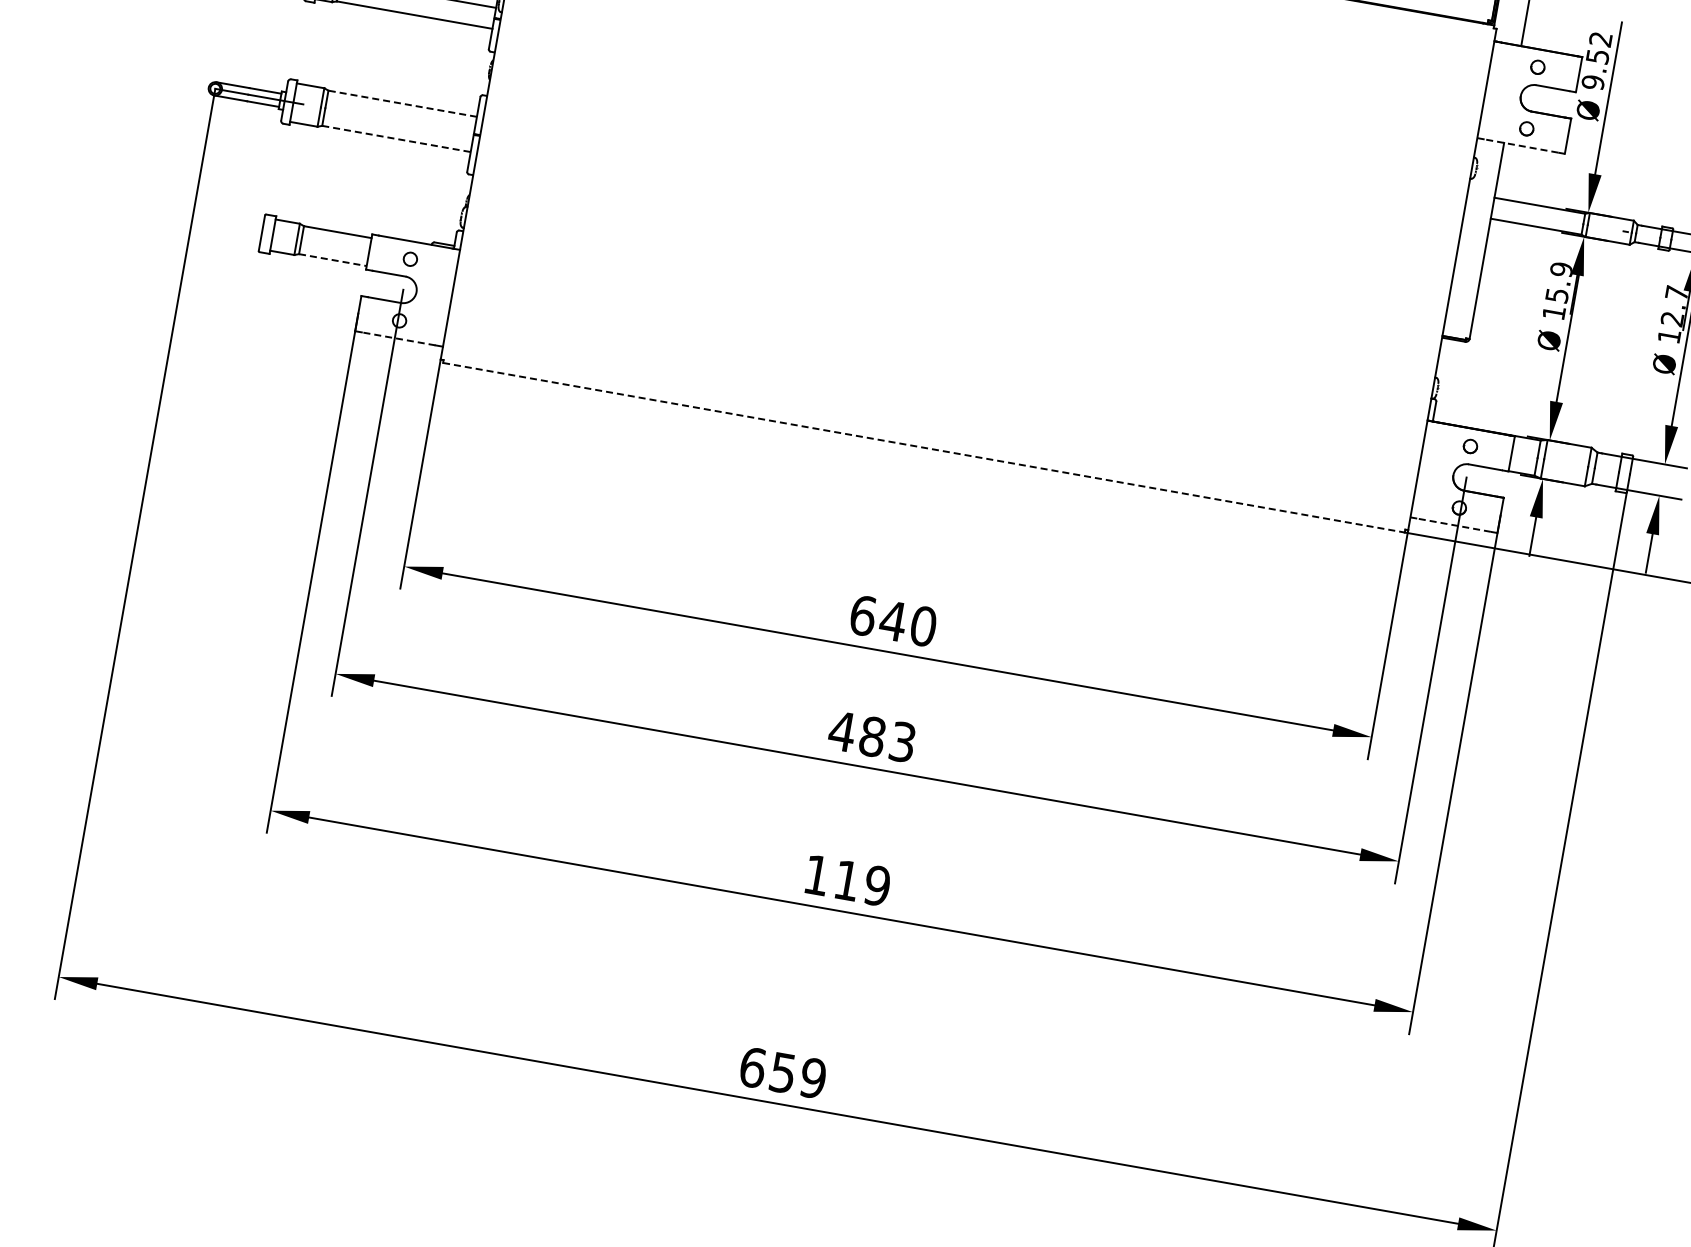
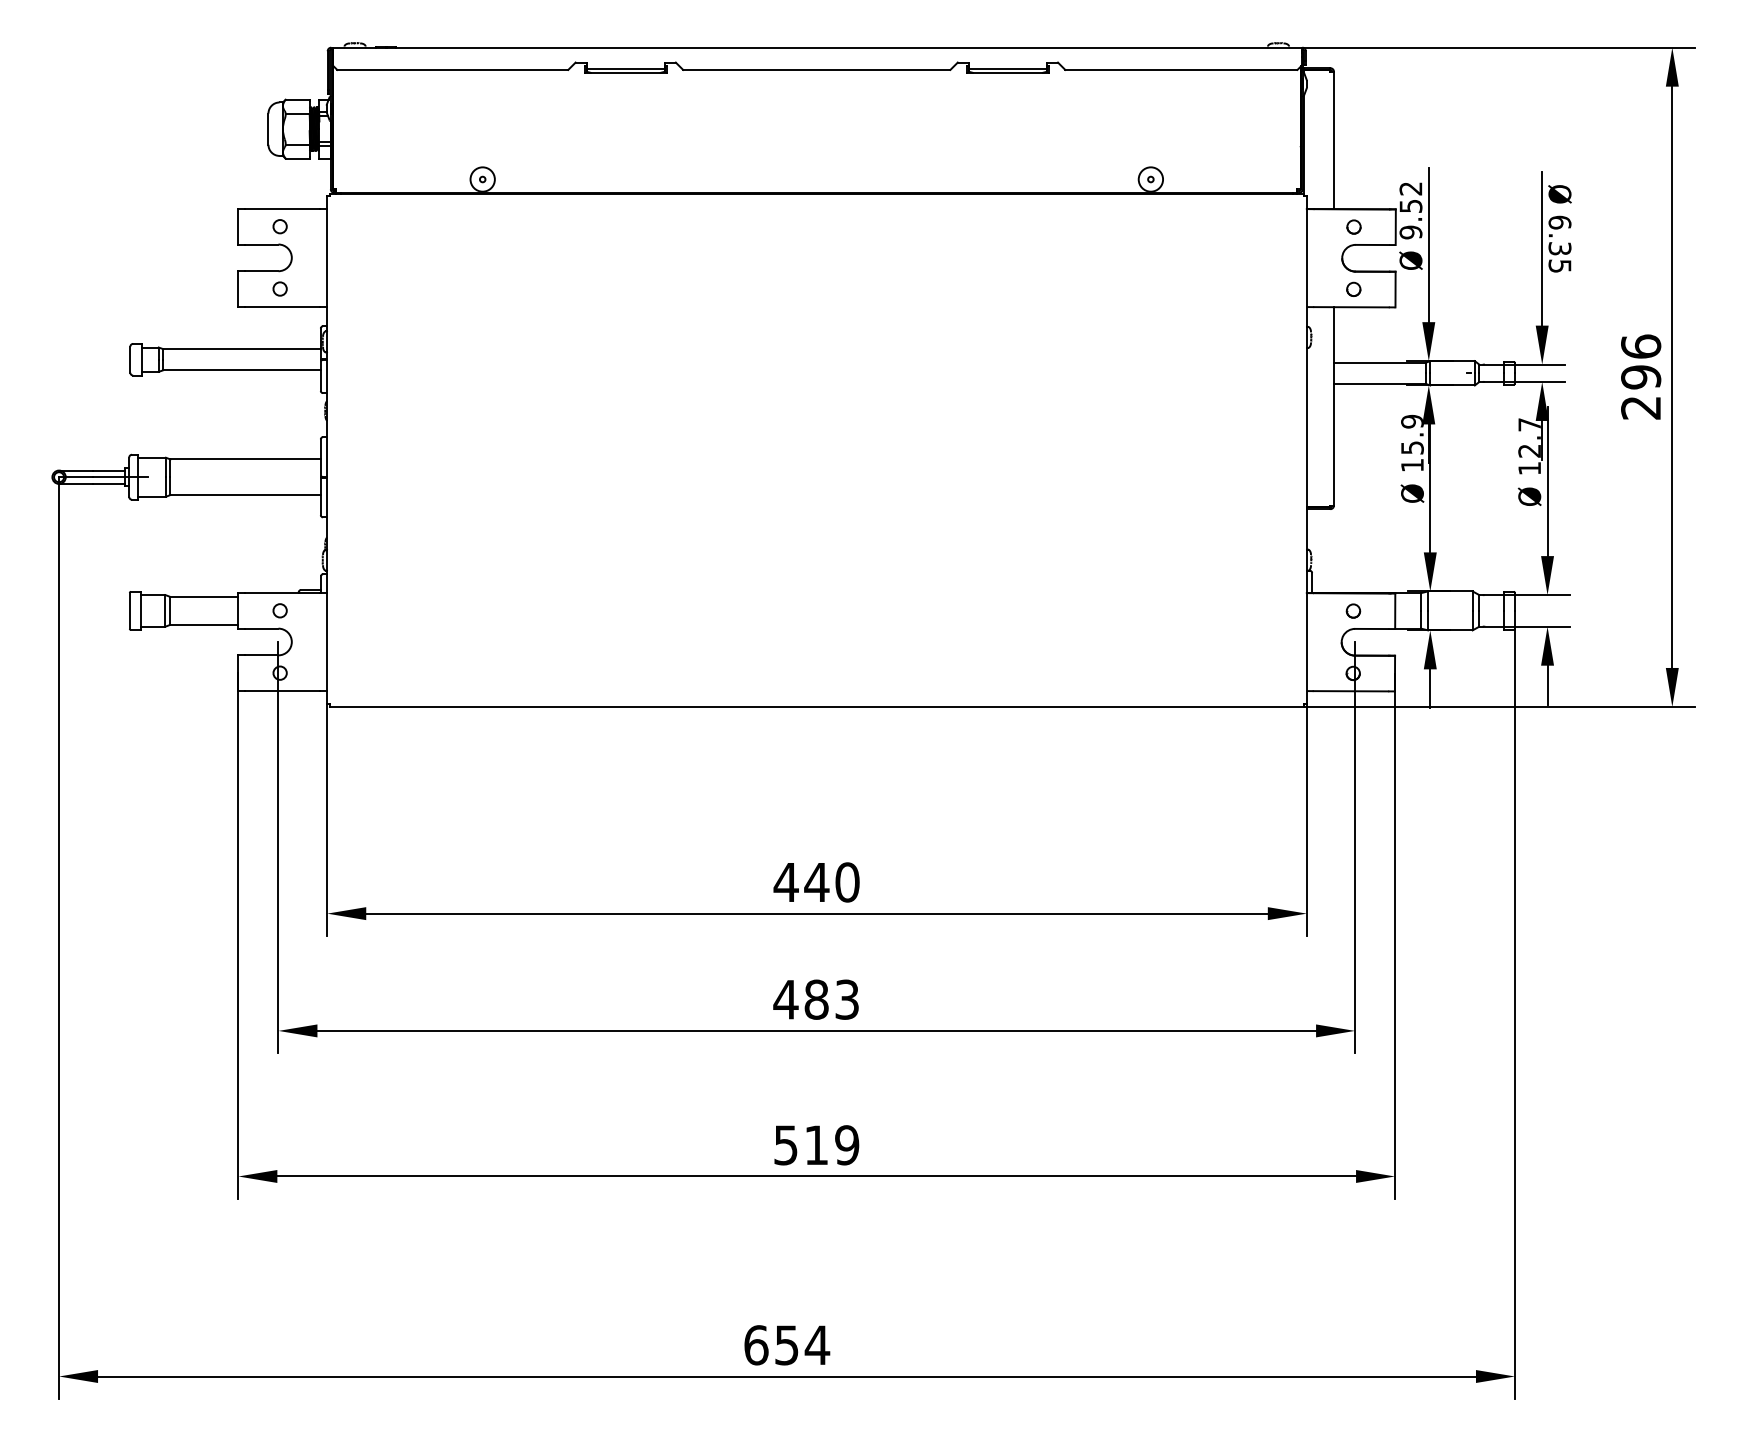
line: (402, 103) -> (245, 459), dashed -> solid
line: (397, 139) -> (246, 495), dashed -> solid
line: (1521, 146) -> (1351, 307), dashed -> solid
line: (333, 260) -> (204, 625), dashed -> solid
line: (397, 339) -> (281, 691), dashed -> solid
line: (924, 447) -> (817, 706), dashed -> solid
line: (1453, 525) -> (1350, 691), dashed -> solid
text: (862, 615) -> (785, 882), 640 -> 440
text: (816, 875) -> (785, 1145), 119 -> 519
text: (813, 1078) -> (817, 1345), 659 -> 654

